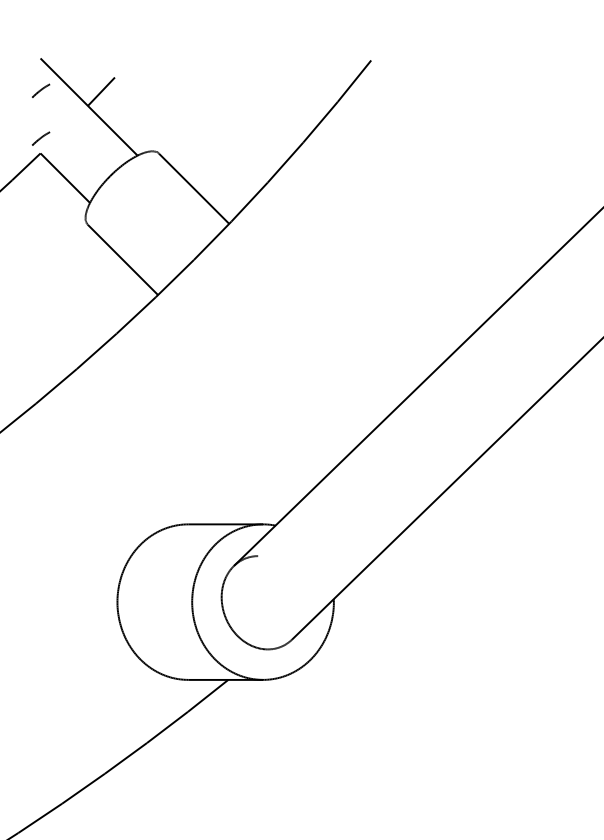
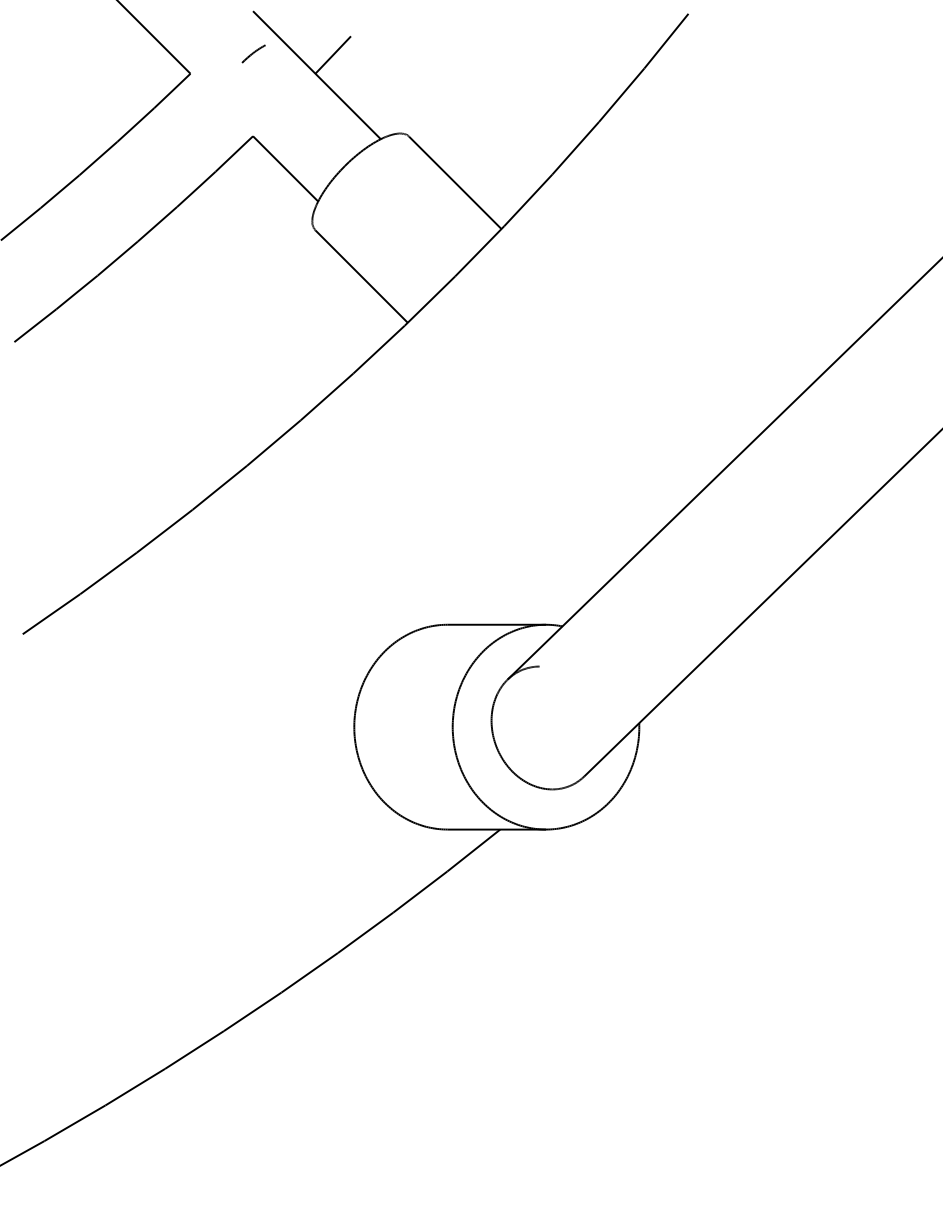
part: (40, 138) -> (253, 116), removed

